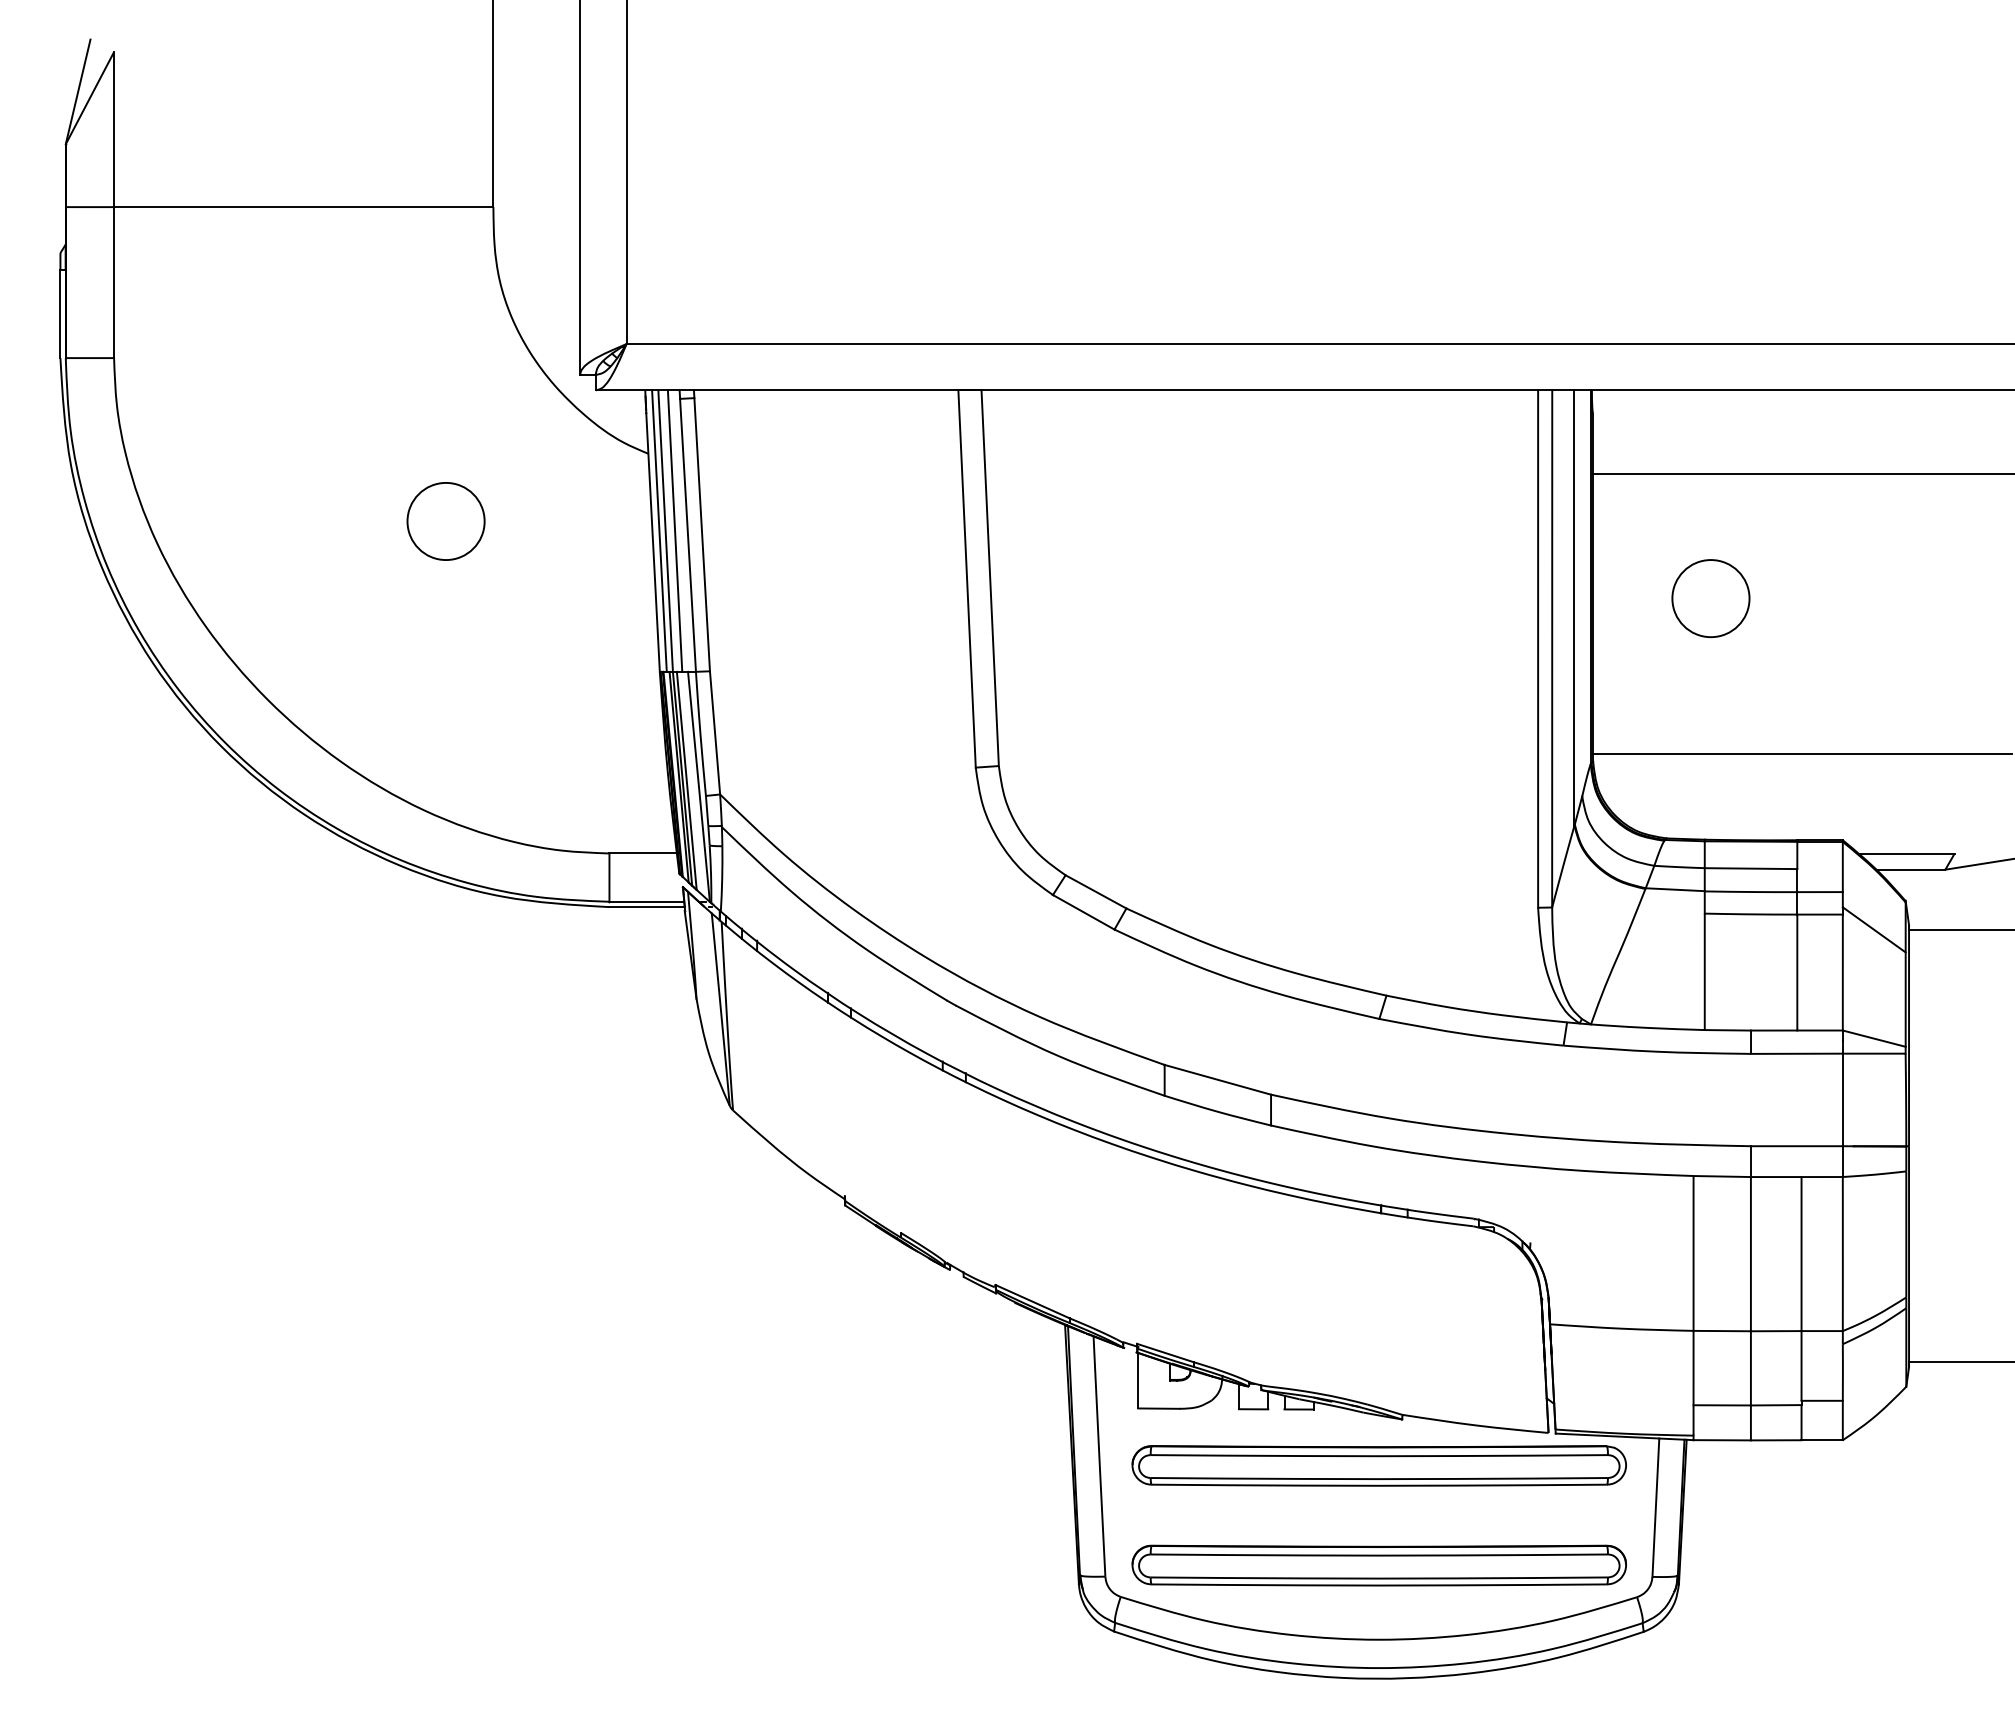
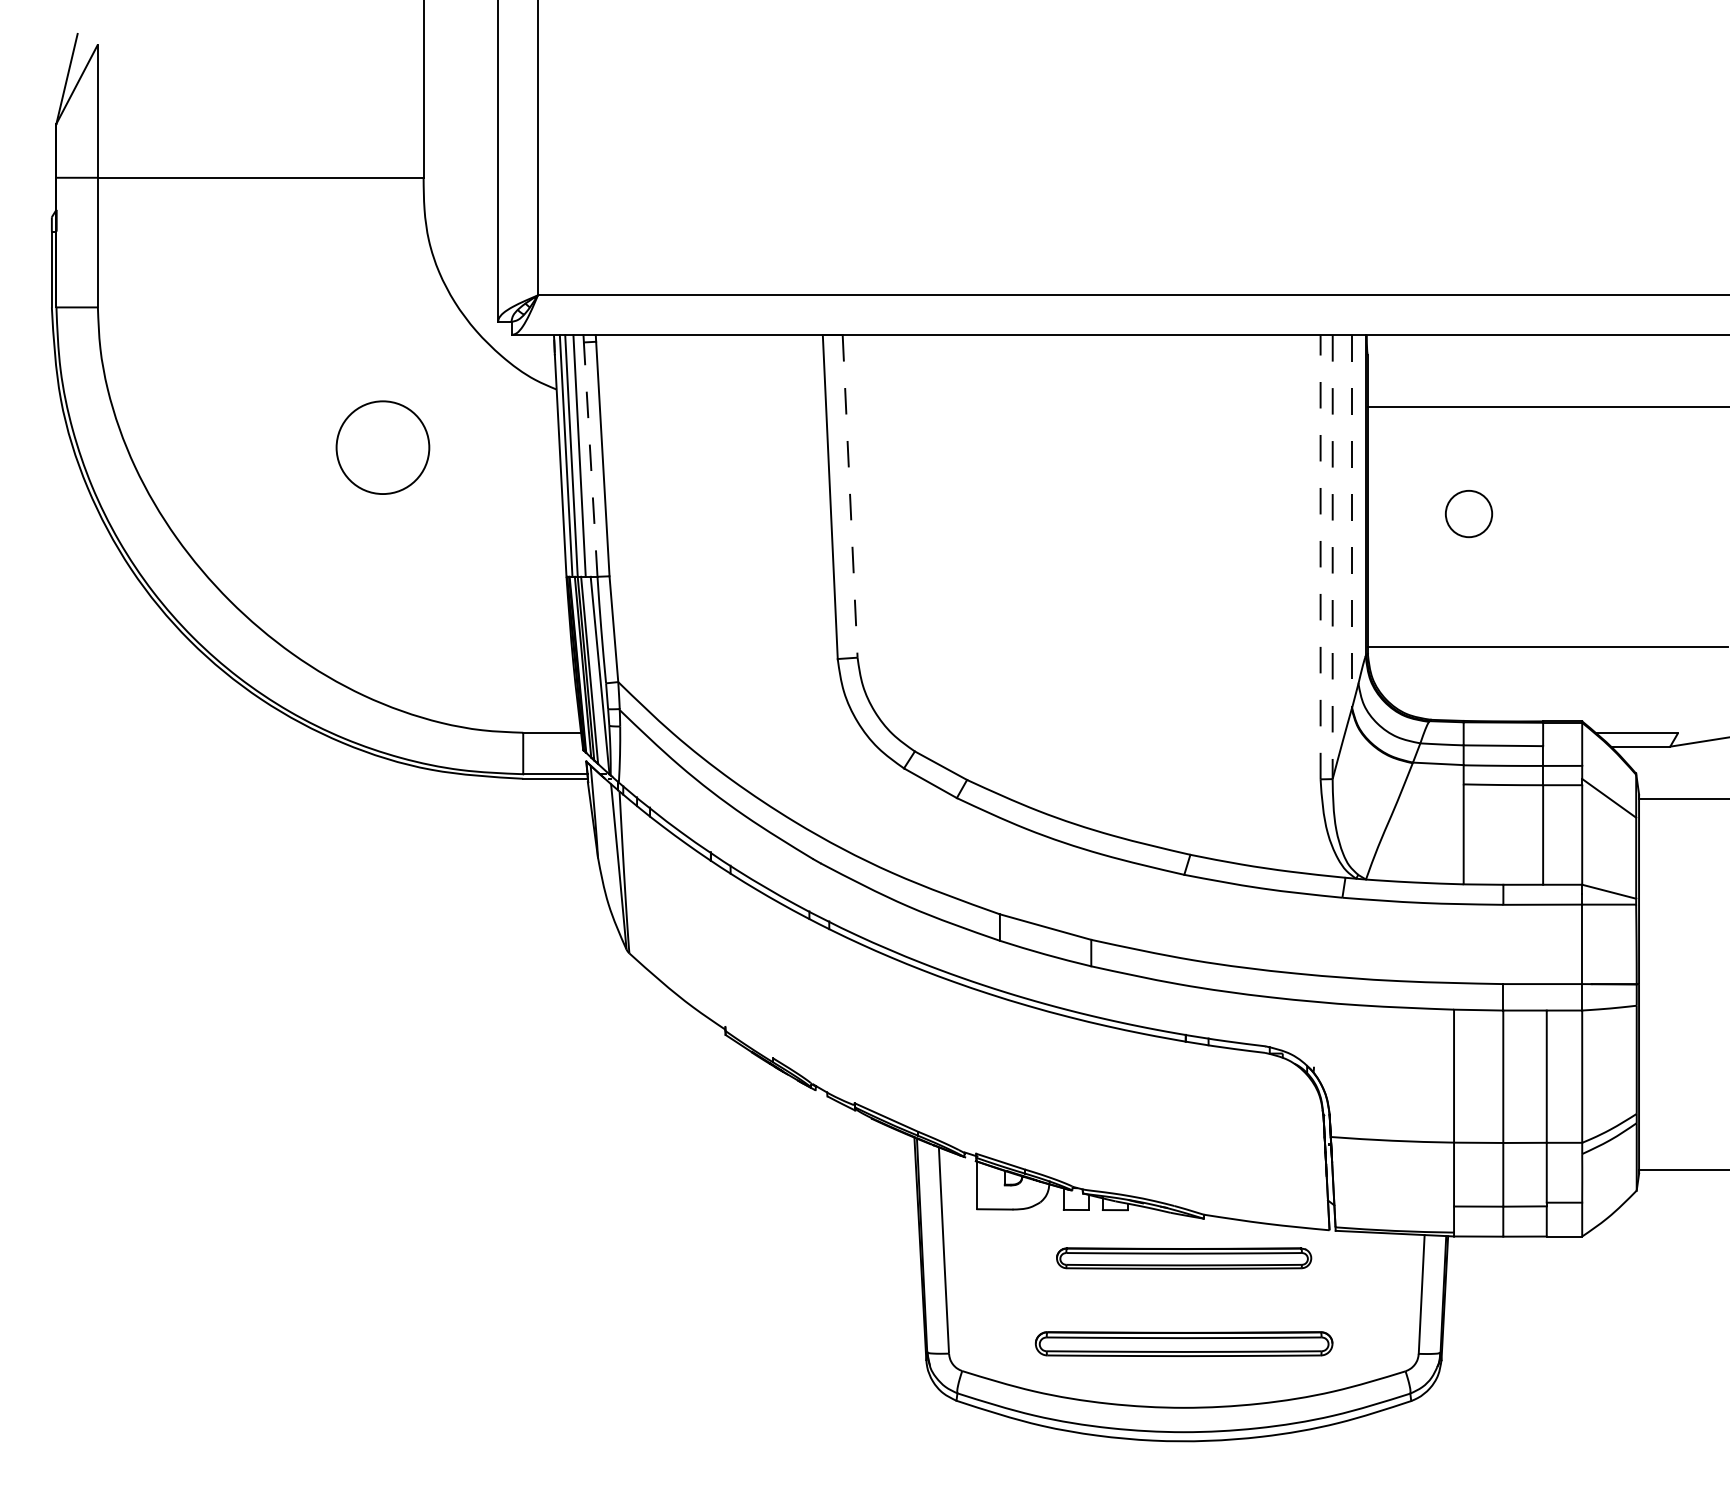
circle: (445, 521) -> (382, 447), size x1.4
line: (688, 535) -> (591, 459), solid -> dashed
line: (990, 578) -> (850, 496), solid -> dashed
circle: (1710, 598) -> (1468, 513), size x0.7
line: (1574, 607) -> (1351, 521), solid -> dashed
line: (1552, 648) -> (1332, 556), solid -> dashed
line: (1538, 649) -> (1320, 557), solid -> dashed
part: (1378, 1465) -> (1183, 1258), size x0.6
part: (1378, 1565) -> (1183, 1344), size x0.7

